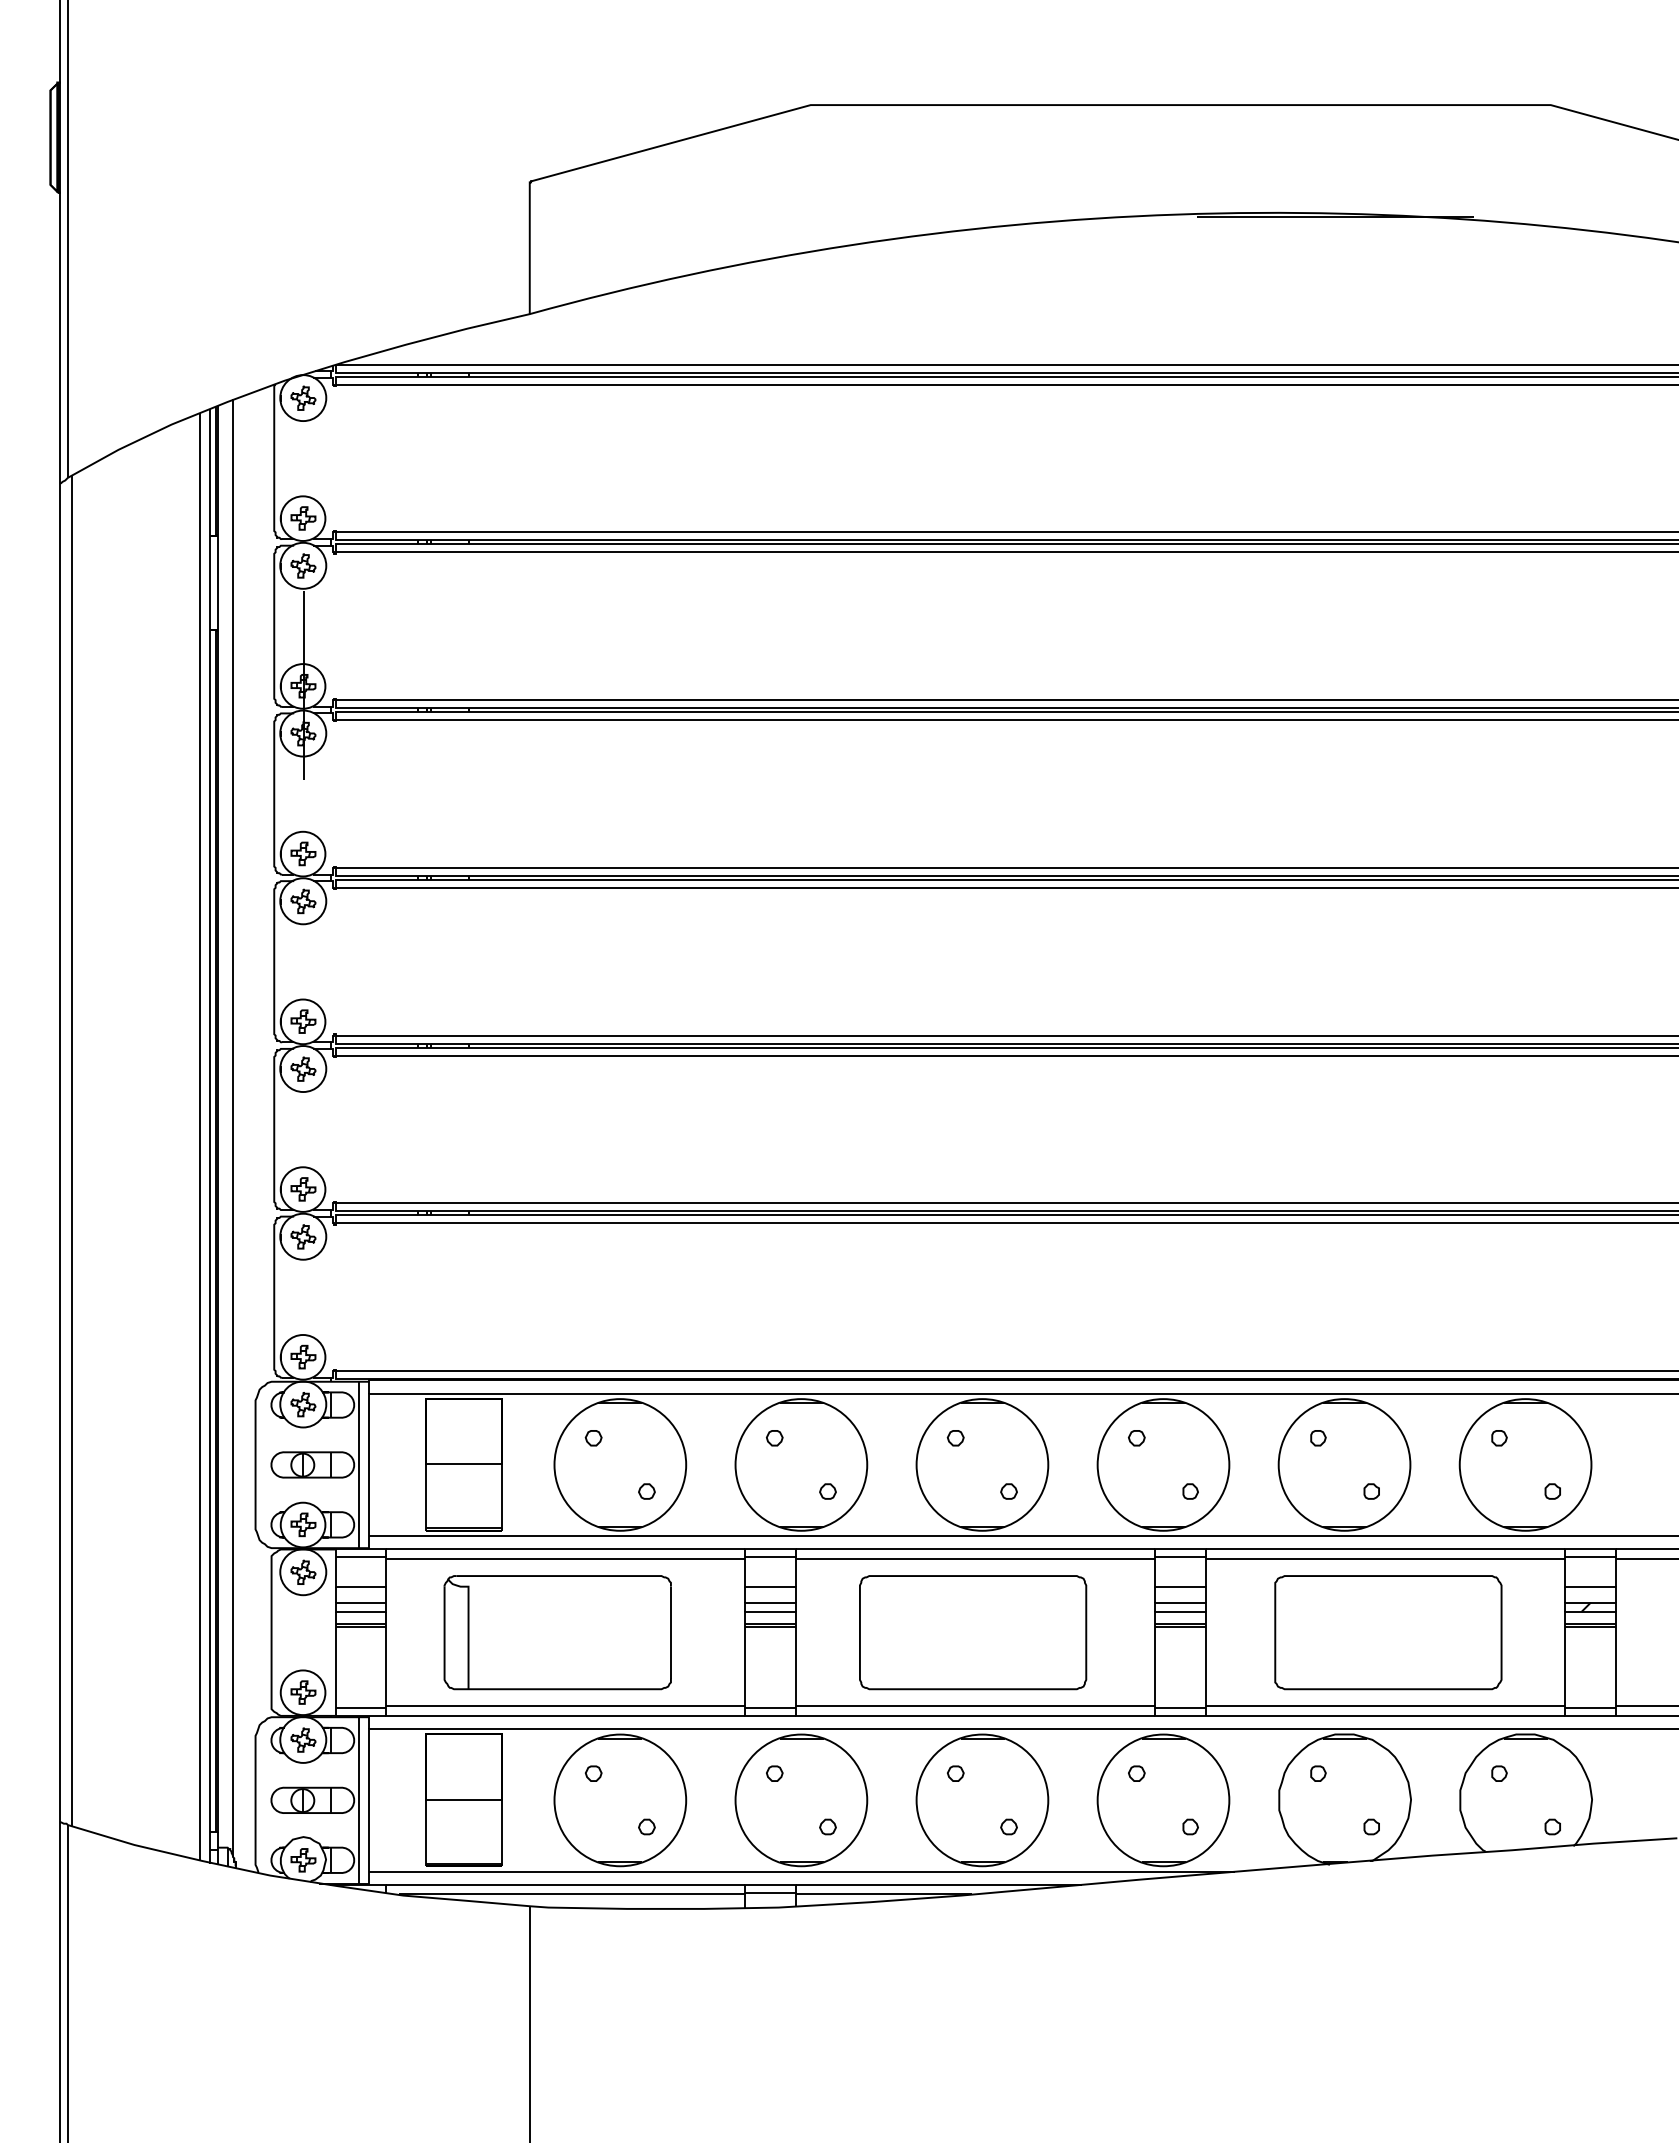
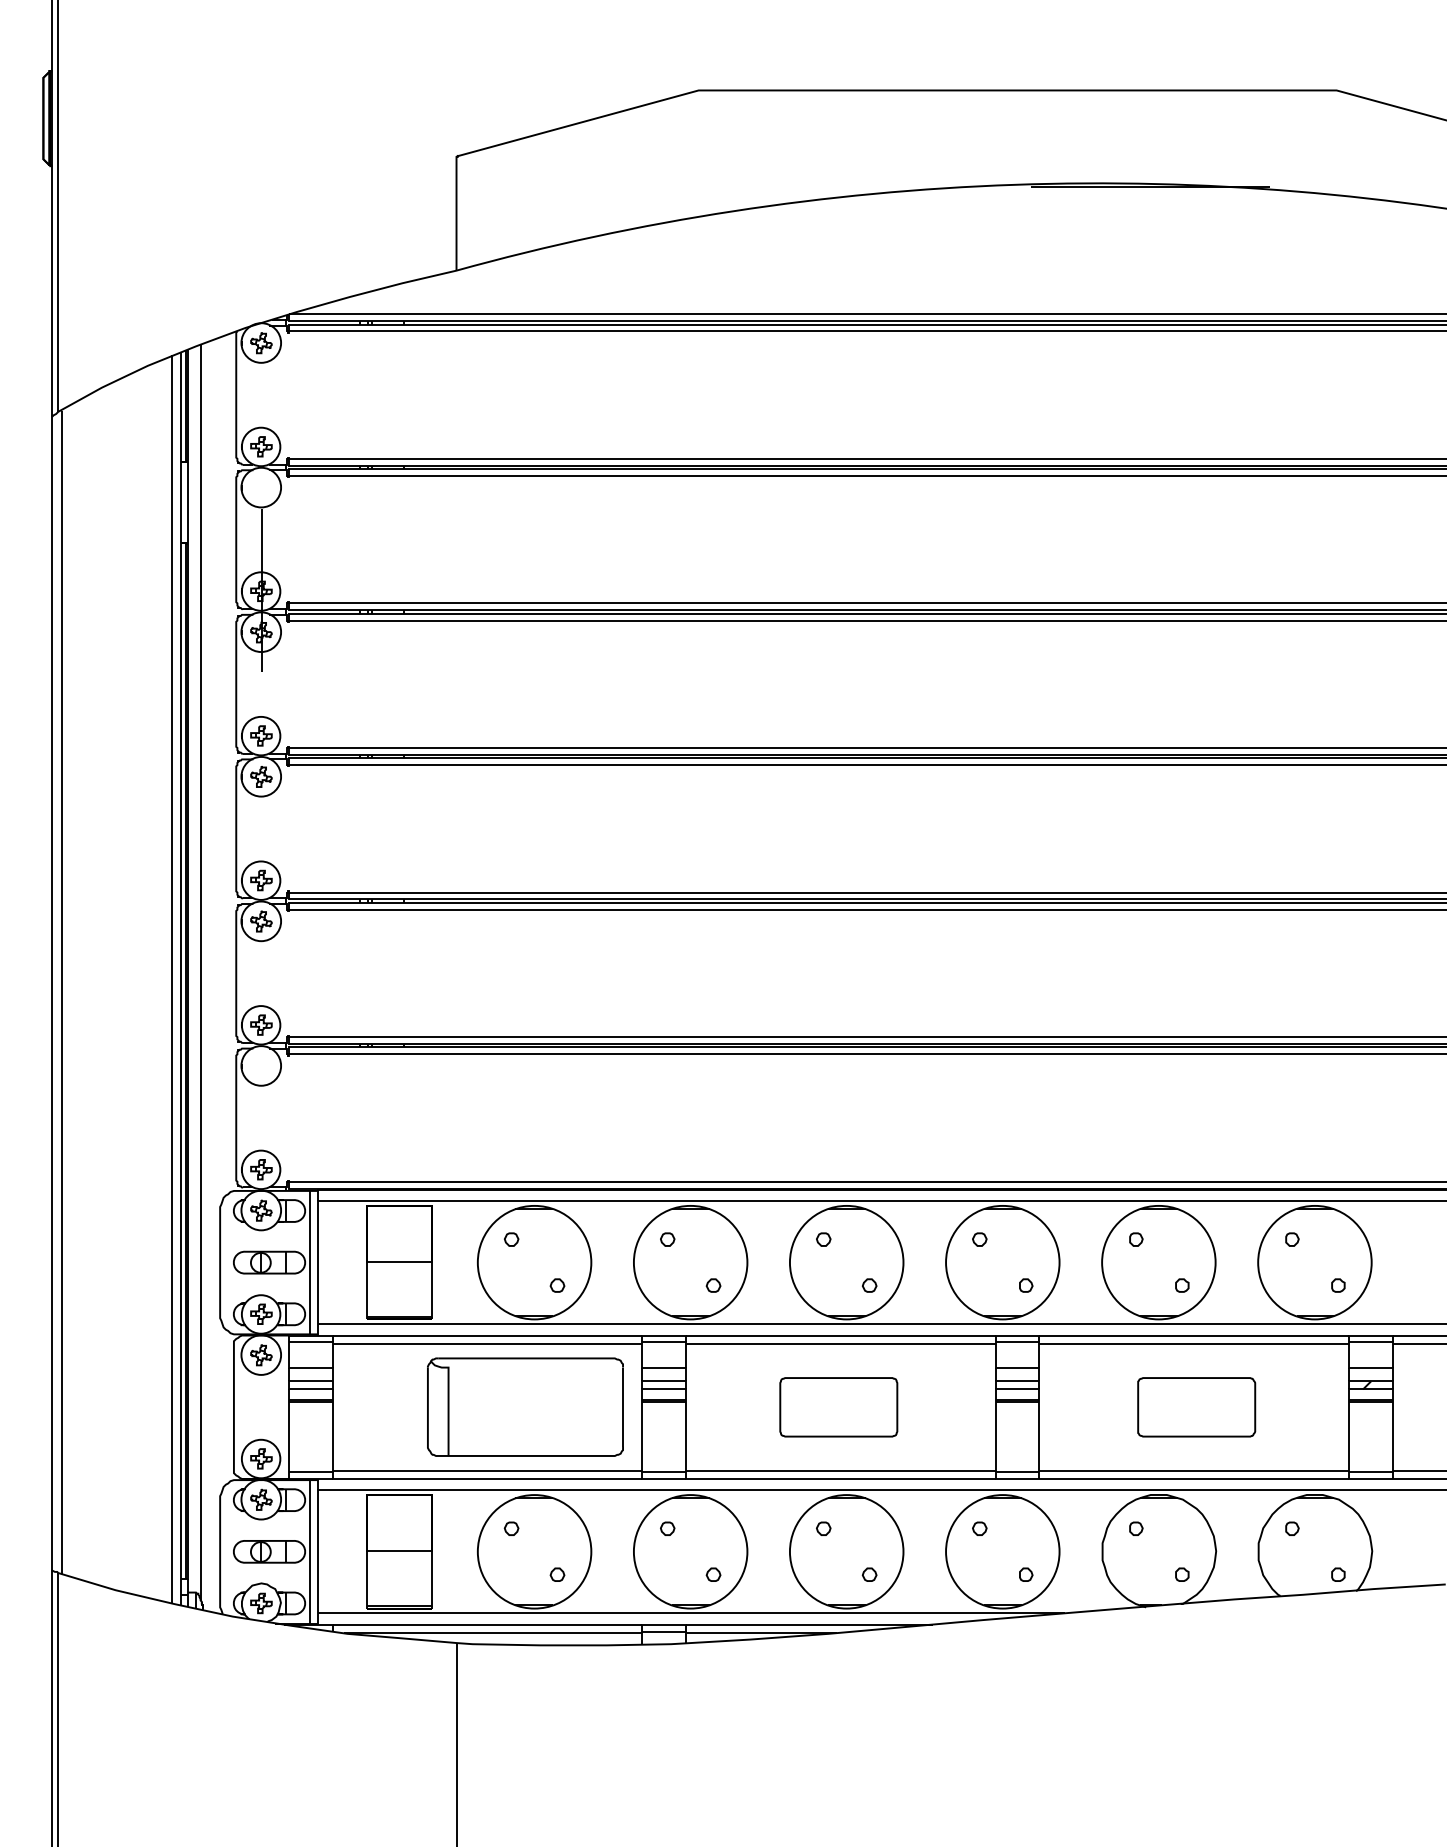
part: (303, 565) -> (261, 487), removed
part: (303, 1236) -> (261, 1065), removed
part: (557, 1632) -> (525, 1407), moved
part: (973, 1632) -> (839, 1407), size x0.6
part: (1388, 1632) -> (1196, 1407), size x0.6

